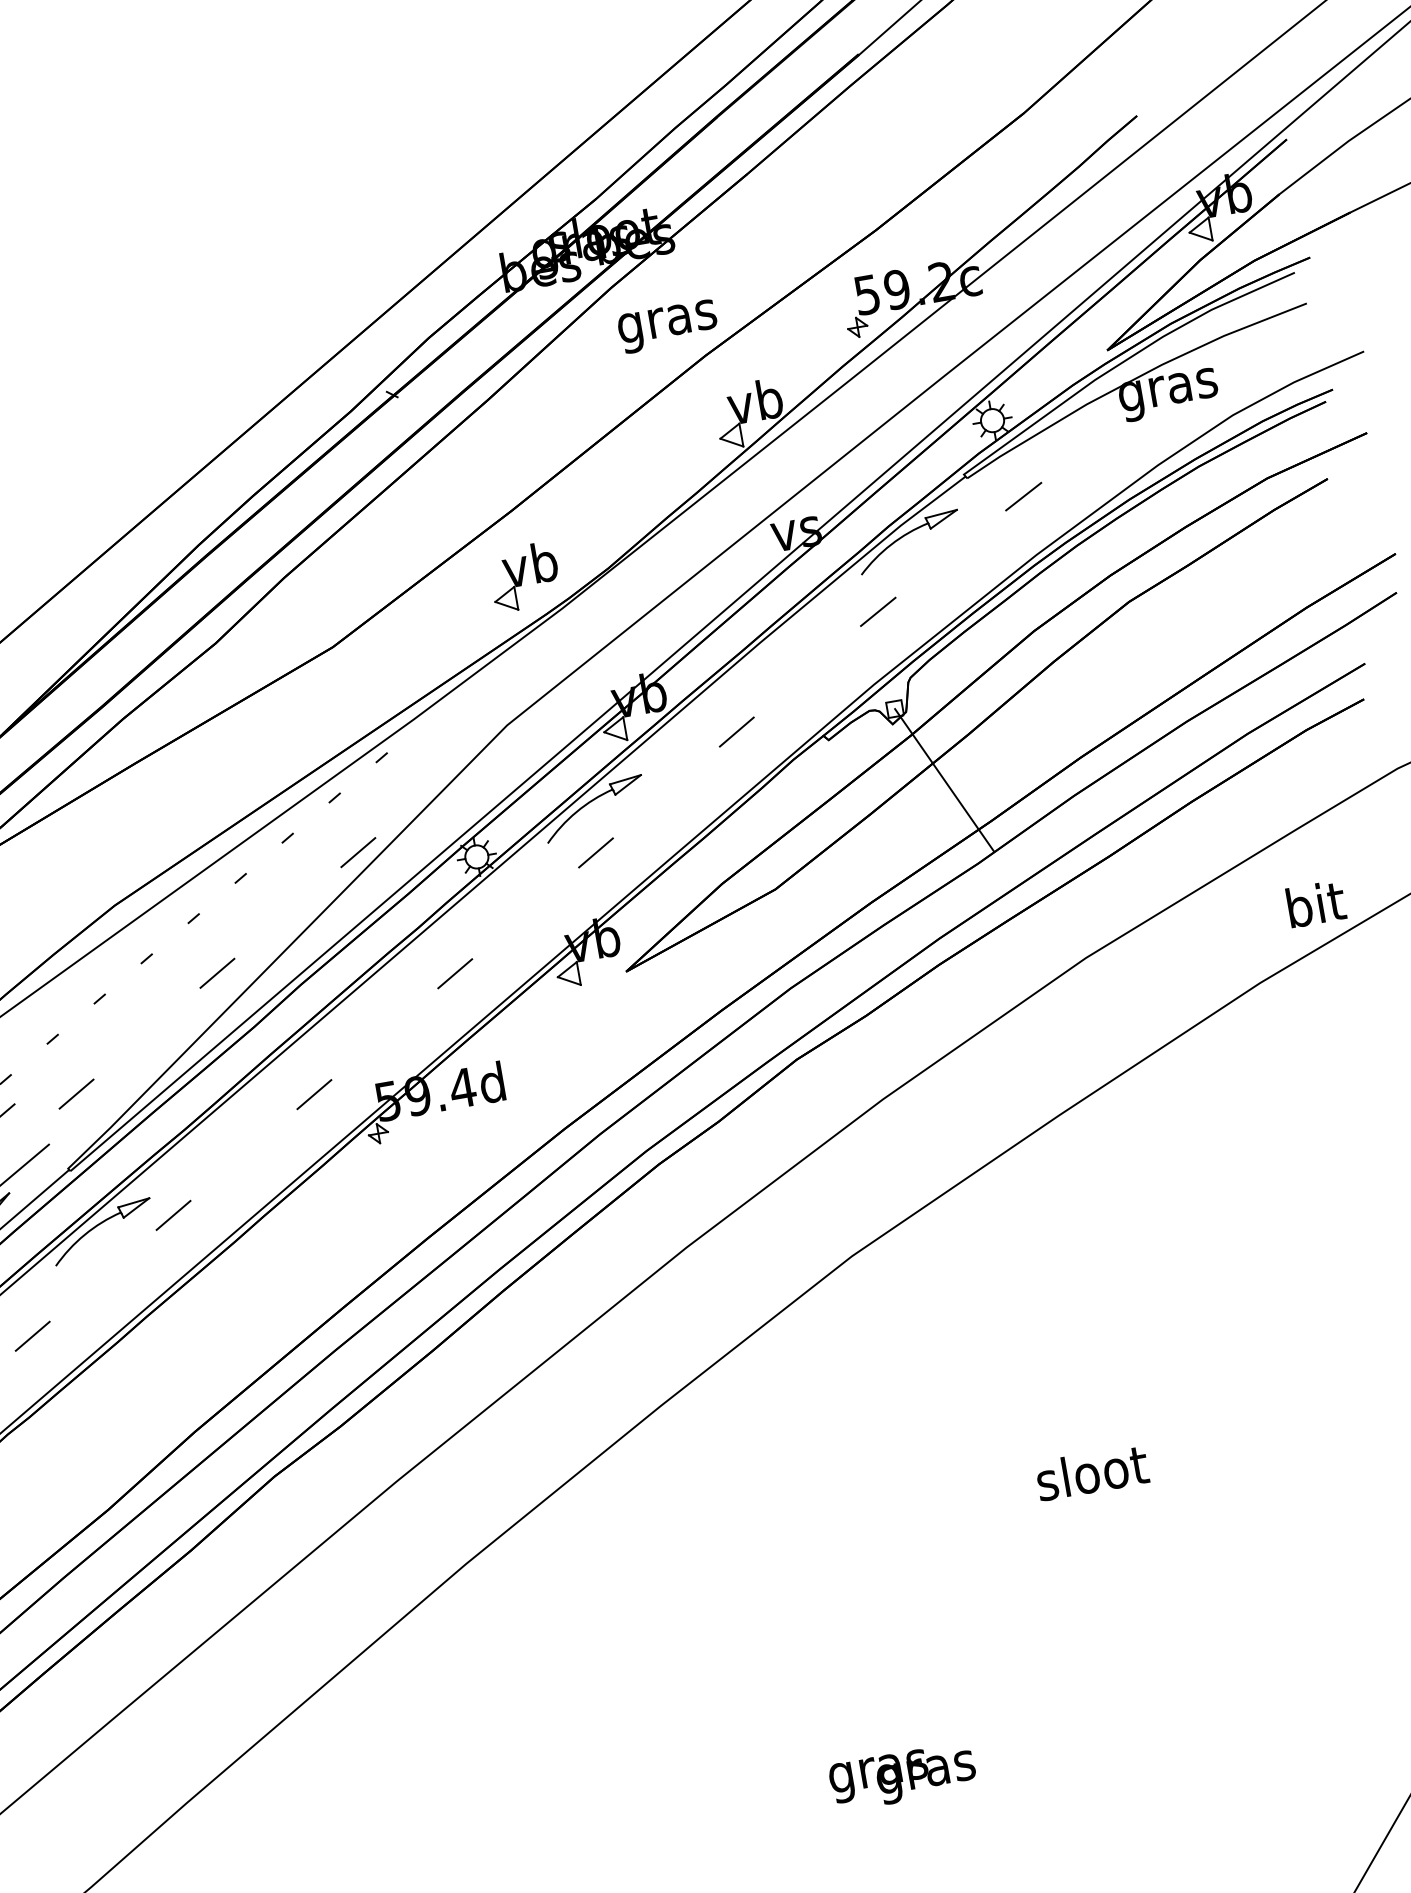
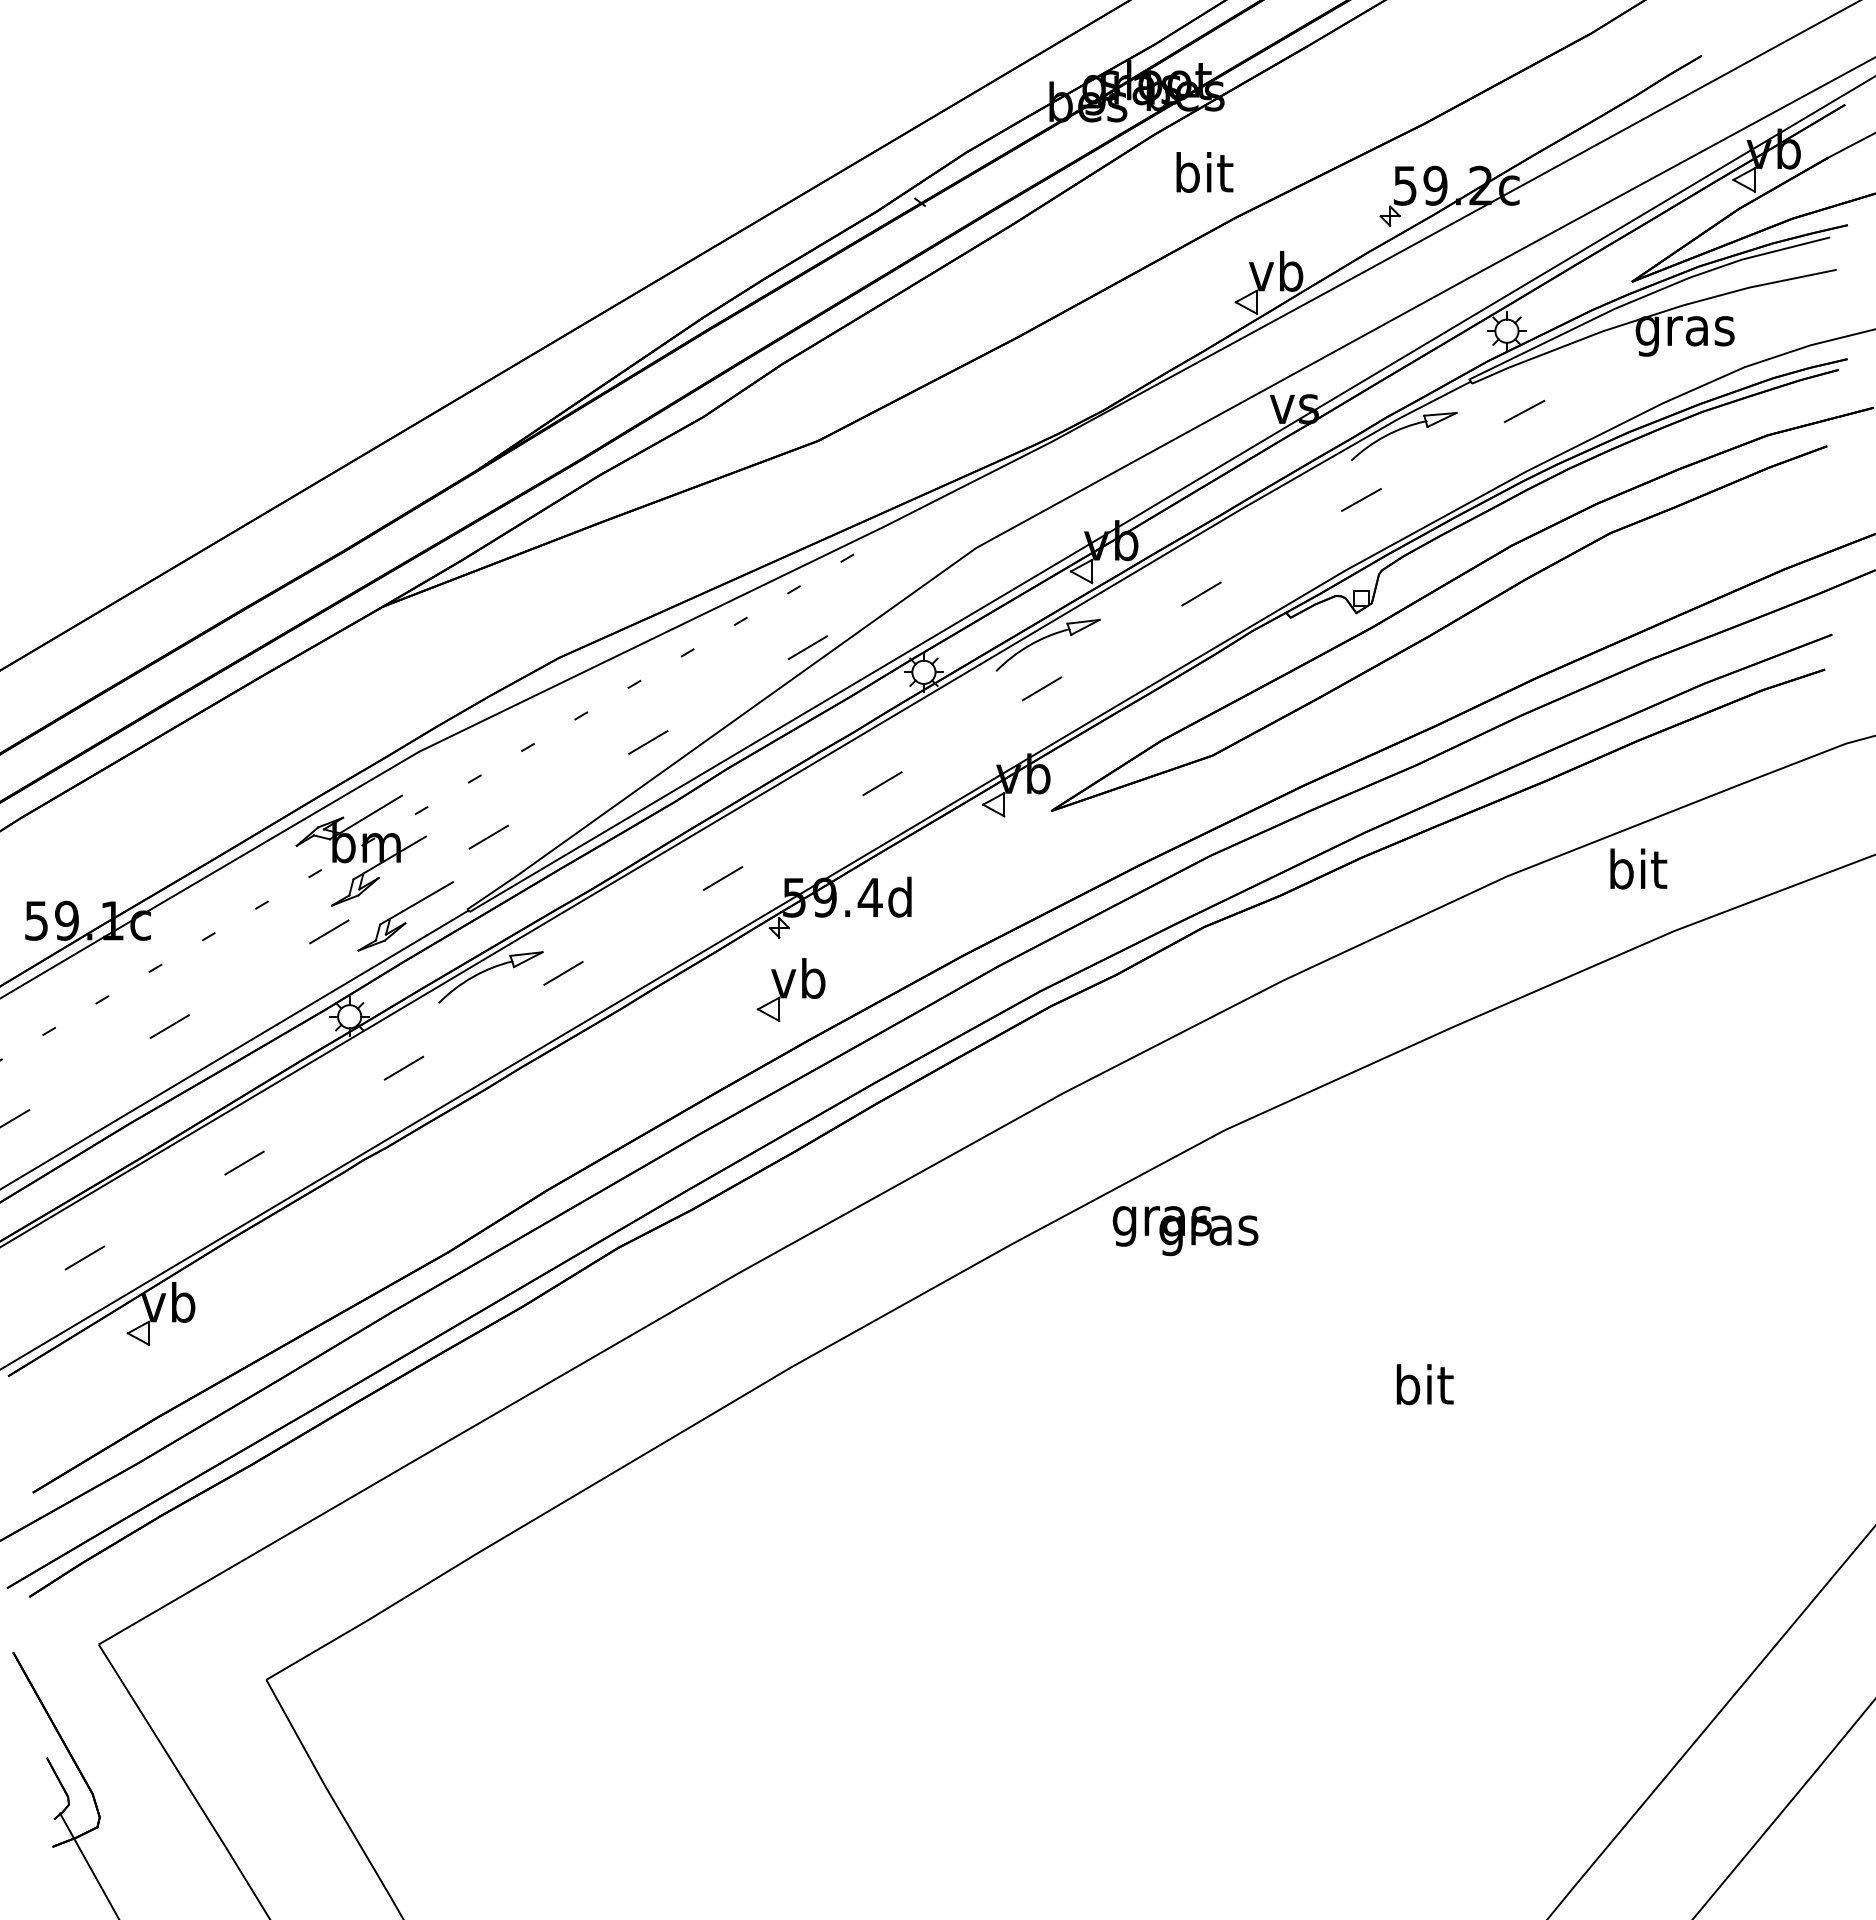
text: (667, 321) -> (1203, 177), gras -> bit
part: (523, 576) -> (790, 989), moved
line: (944, 780) -> (1397, 677), removed
text: (1315, 903) -> (1638, 868), moved
text: (1092, 1472) -> (1424, 1384), sloot -> bit
text: (903, 1777) -> (1185, 1231), moved

